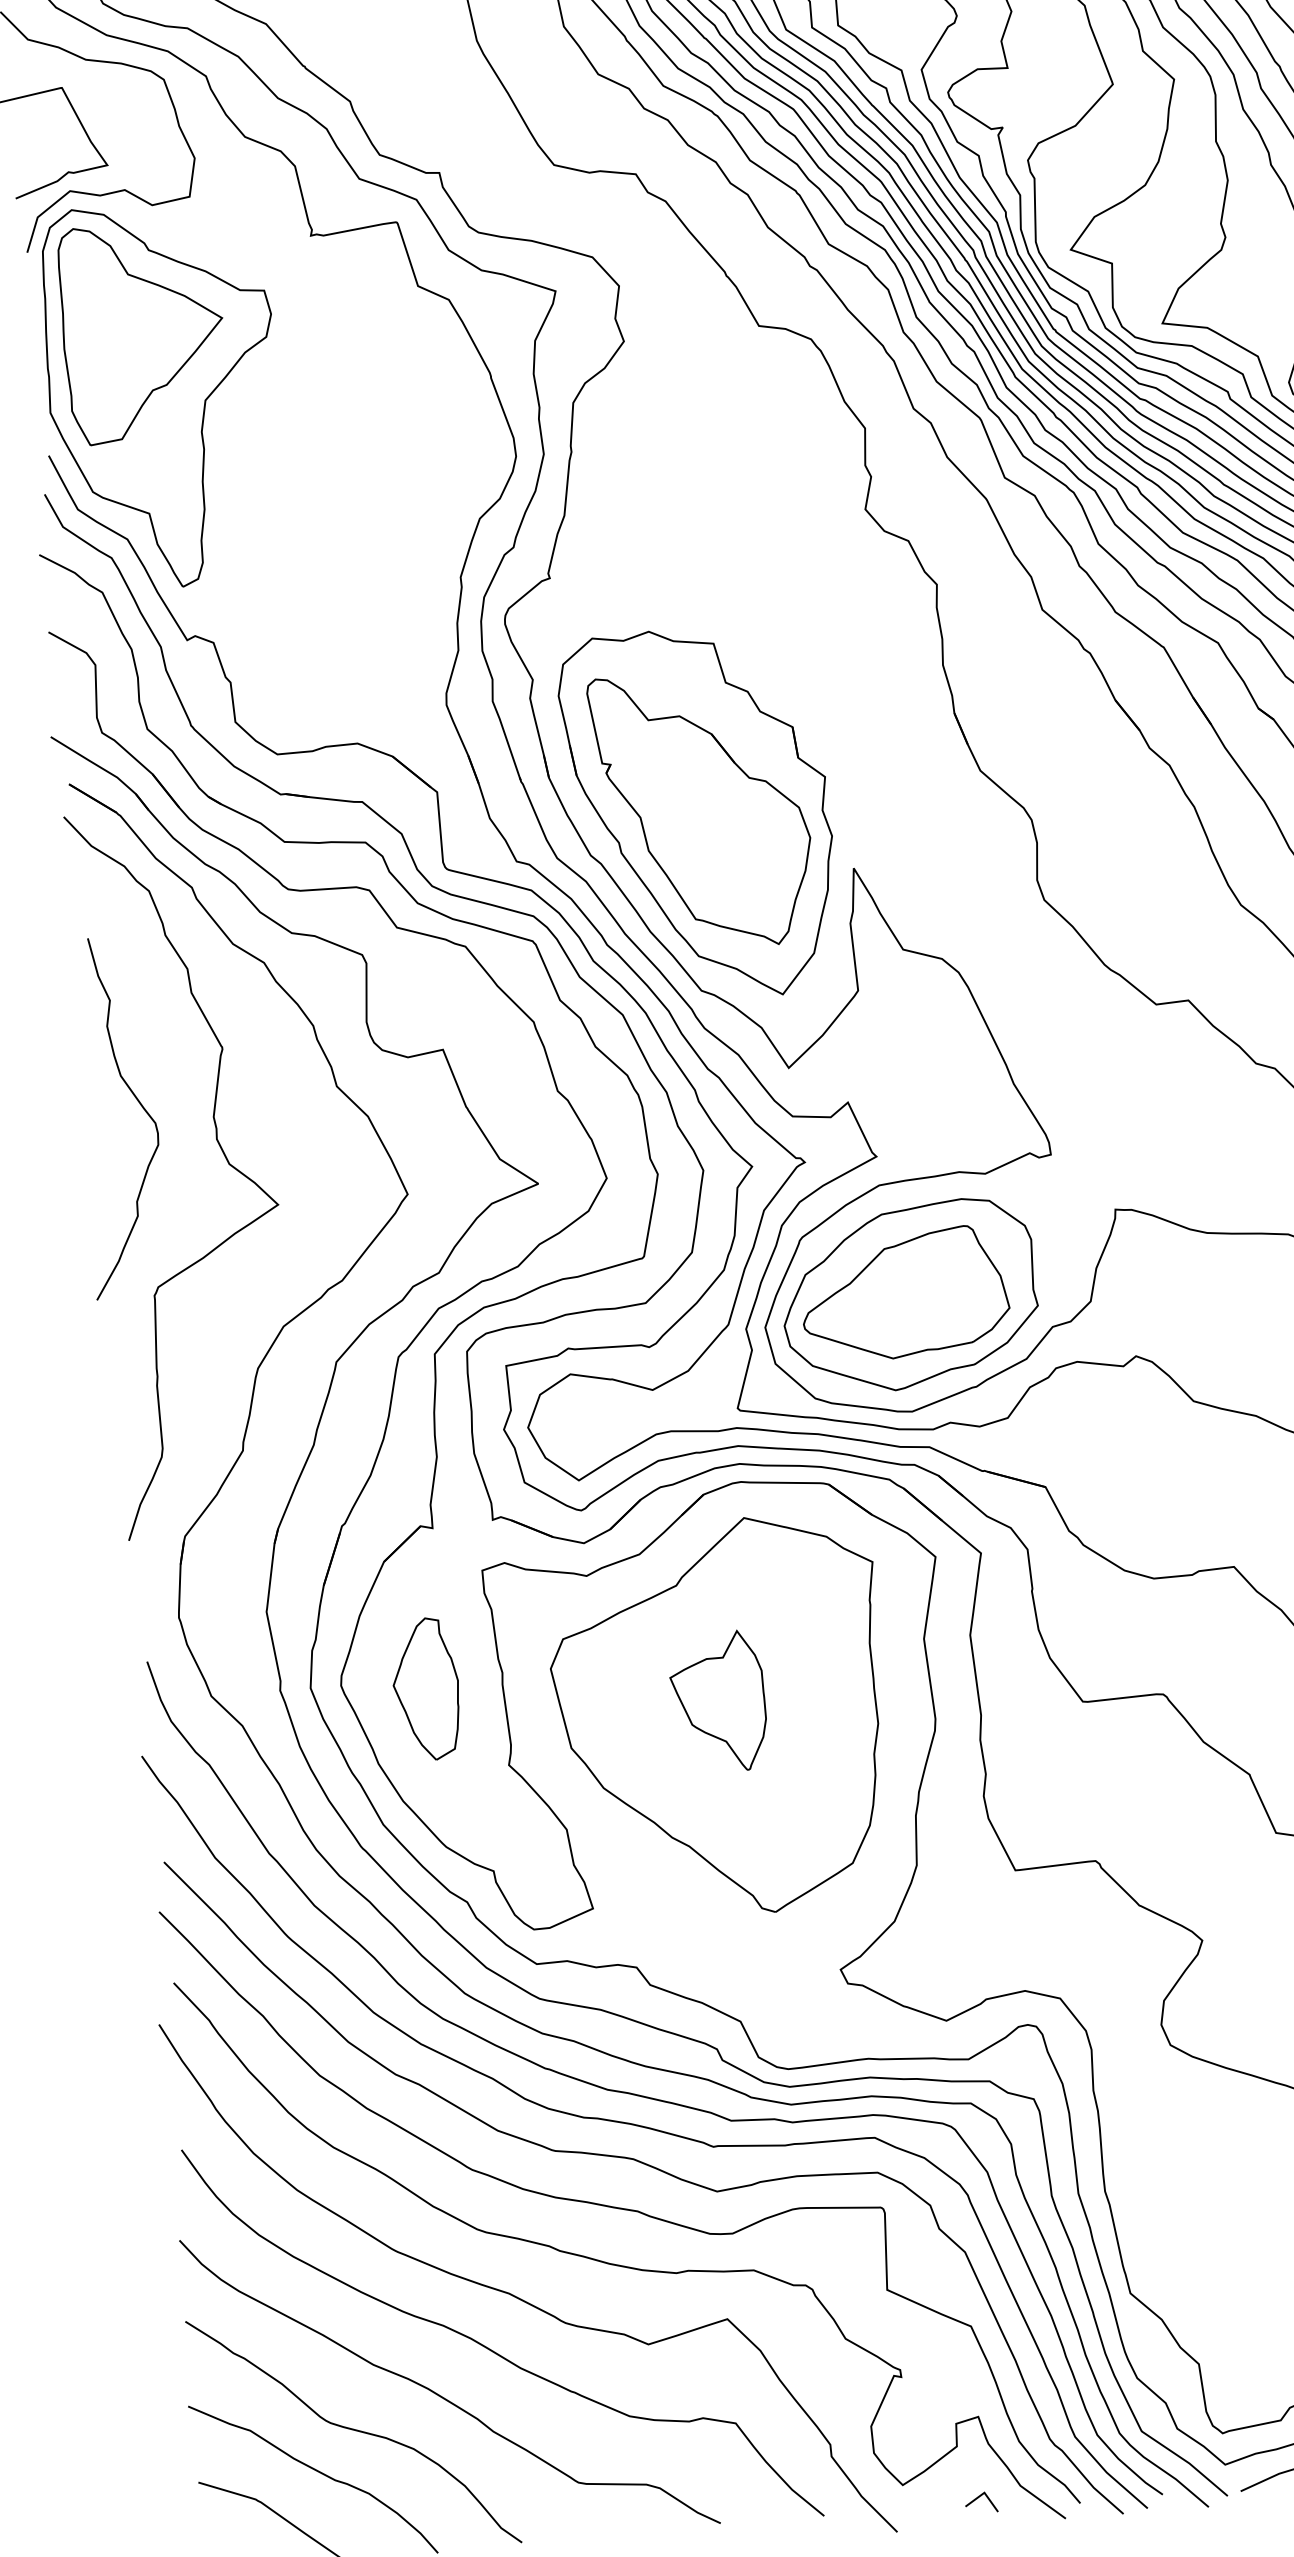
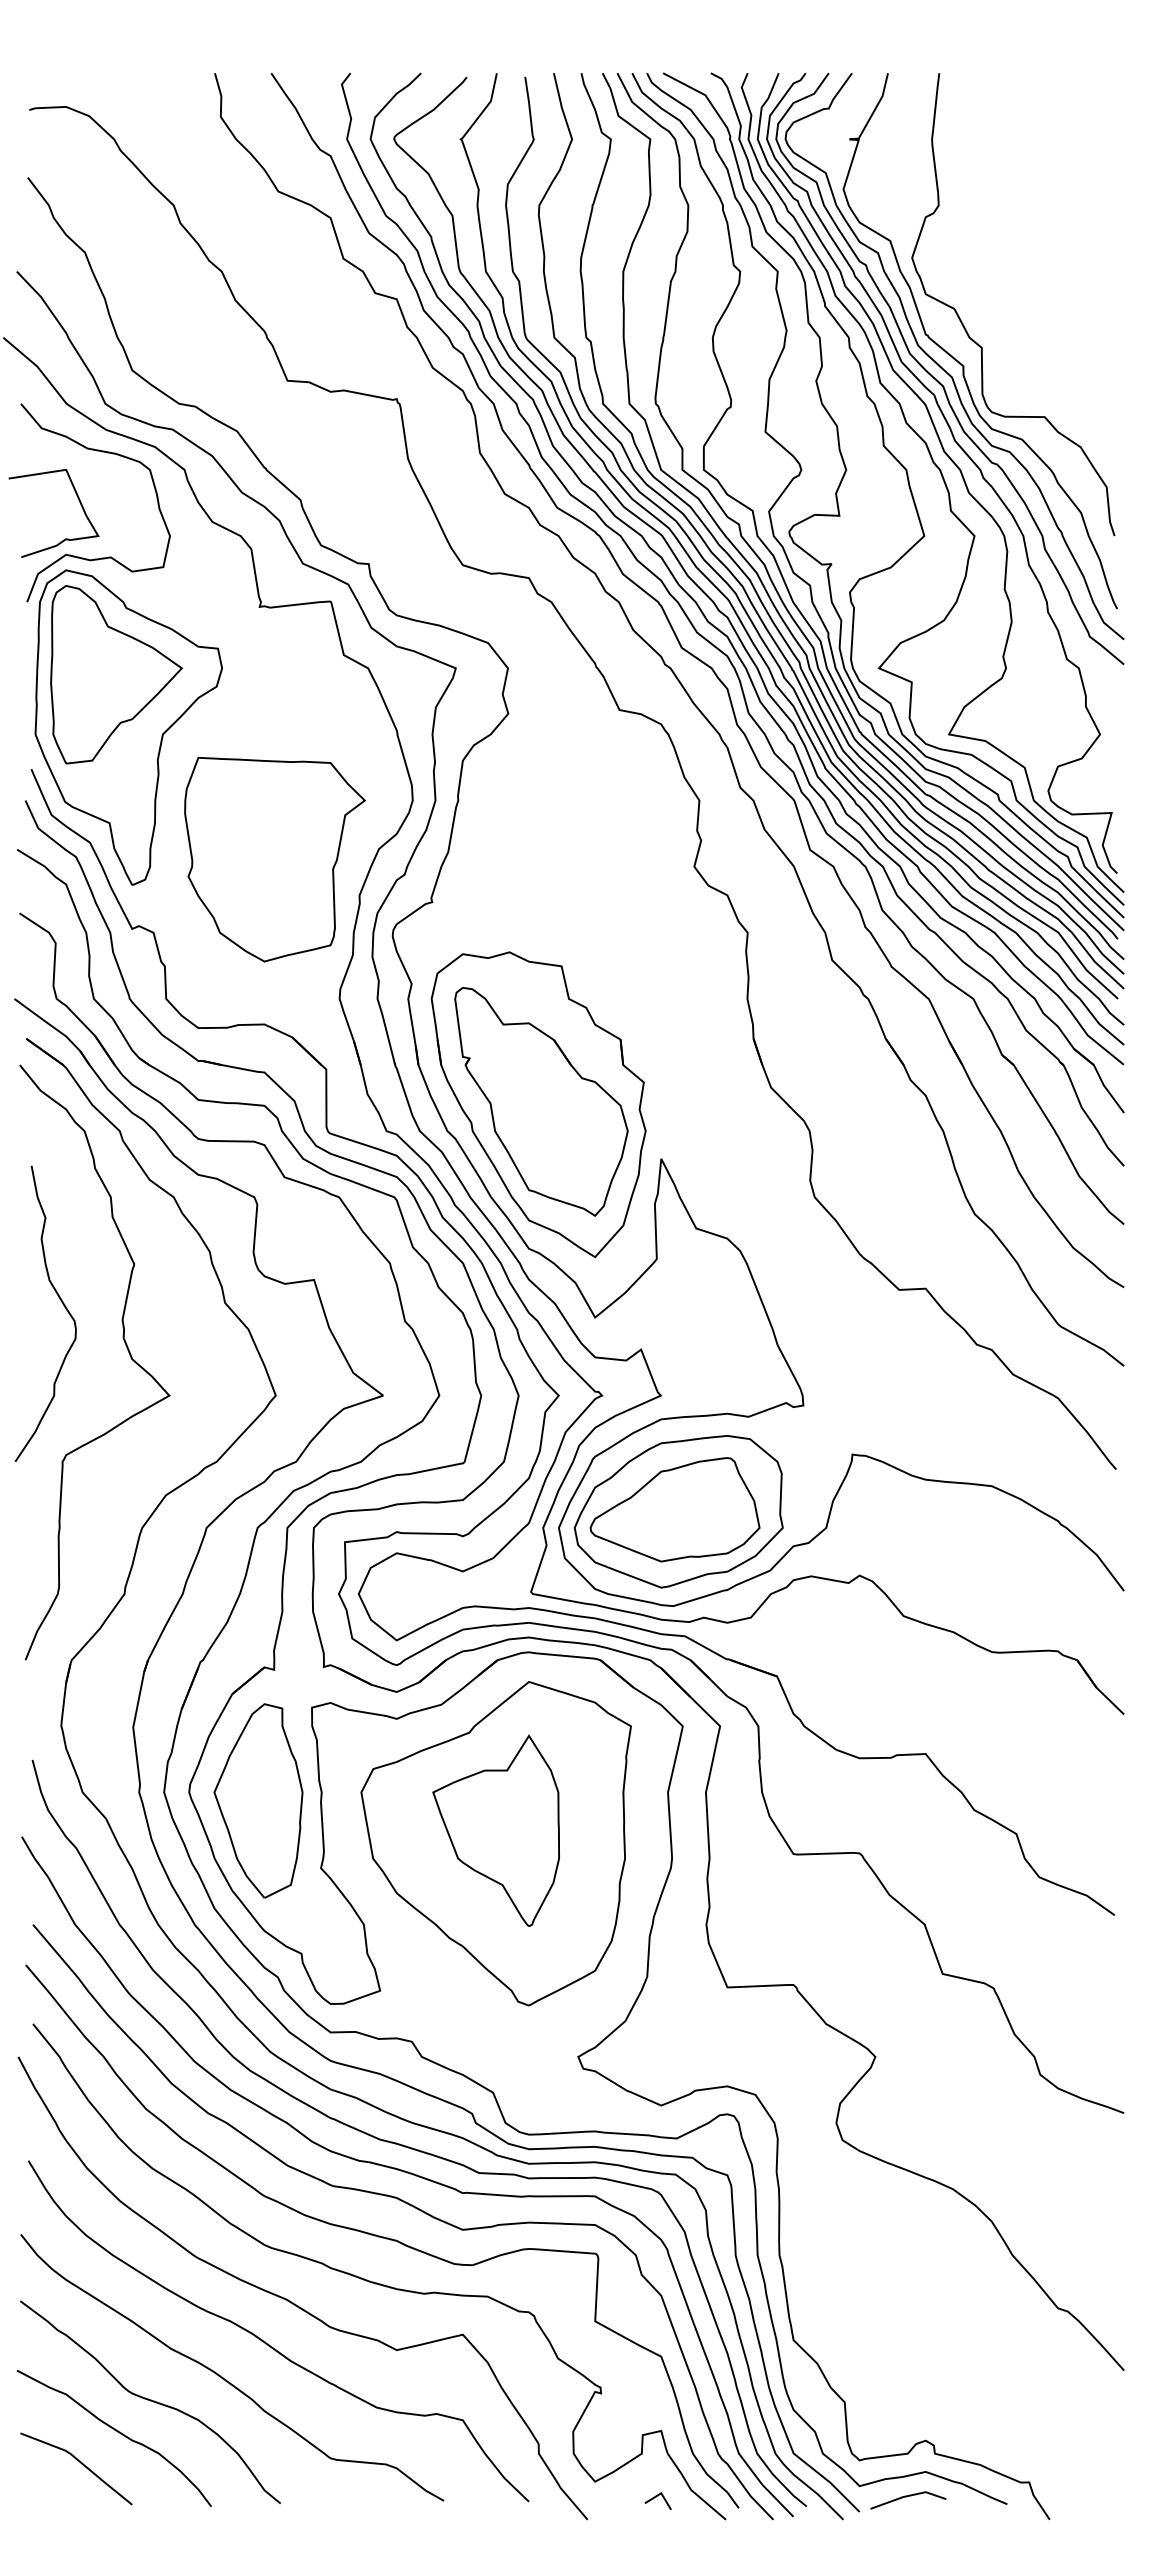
part: (353, 541) -> (274, 859), added
part: (426, 1688) -> (258, 1800), size x1.67
part: (717, 1702) -> (495, 1830), size x1.67

